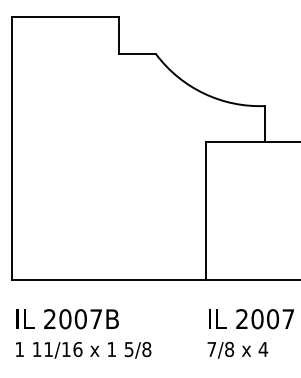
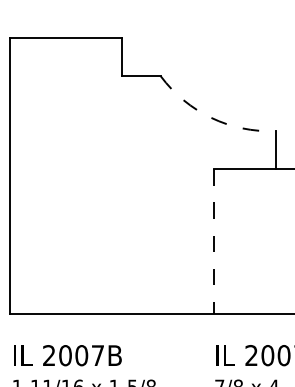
arc: (204, 93) -> (211, 117), solid -> dashed
line: (206, 211) -> (214, 242), solid -> dashed

